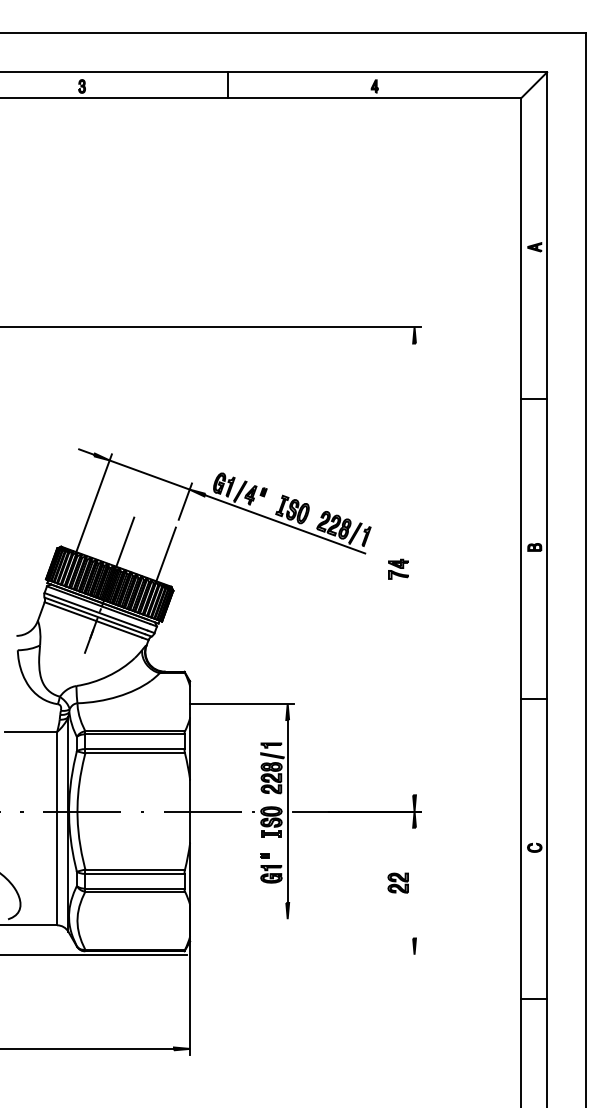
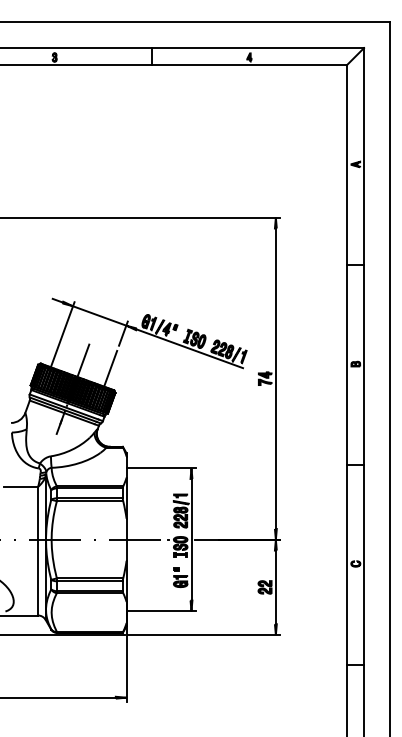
line: (413, 569) -> (275, 378), added
line: (413, 883) -> (275, 587), added
line: (241, 919) -> (160, 611), added
line: (307, 955) -> (204, 635), added

